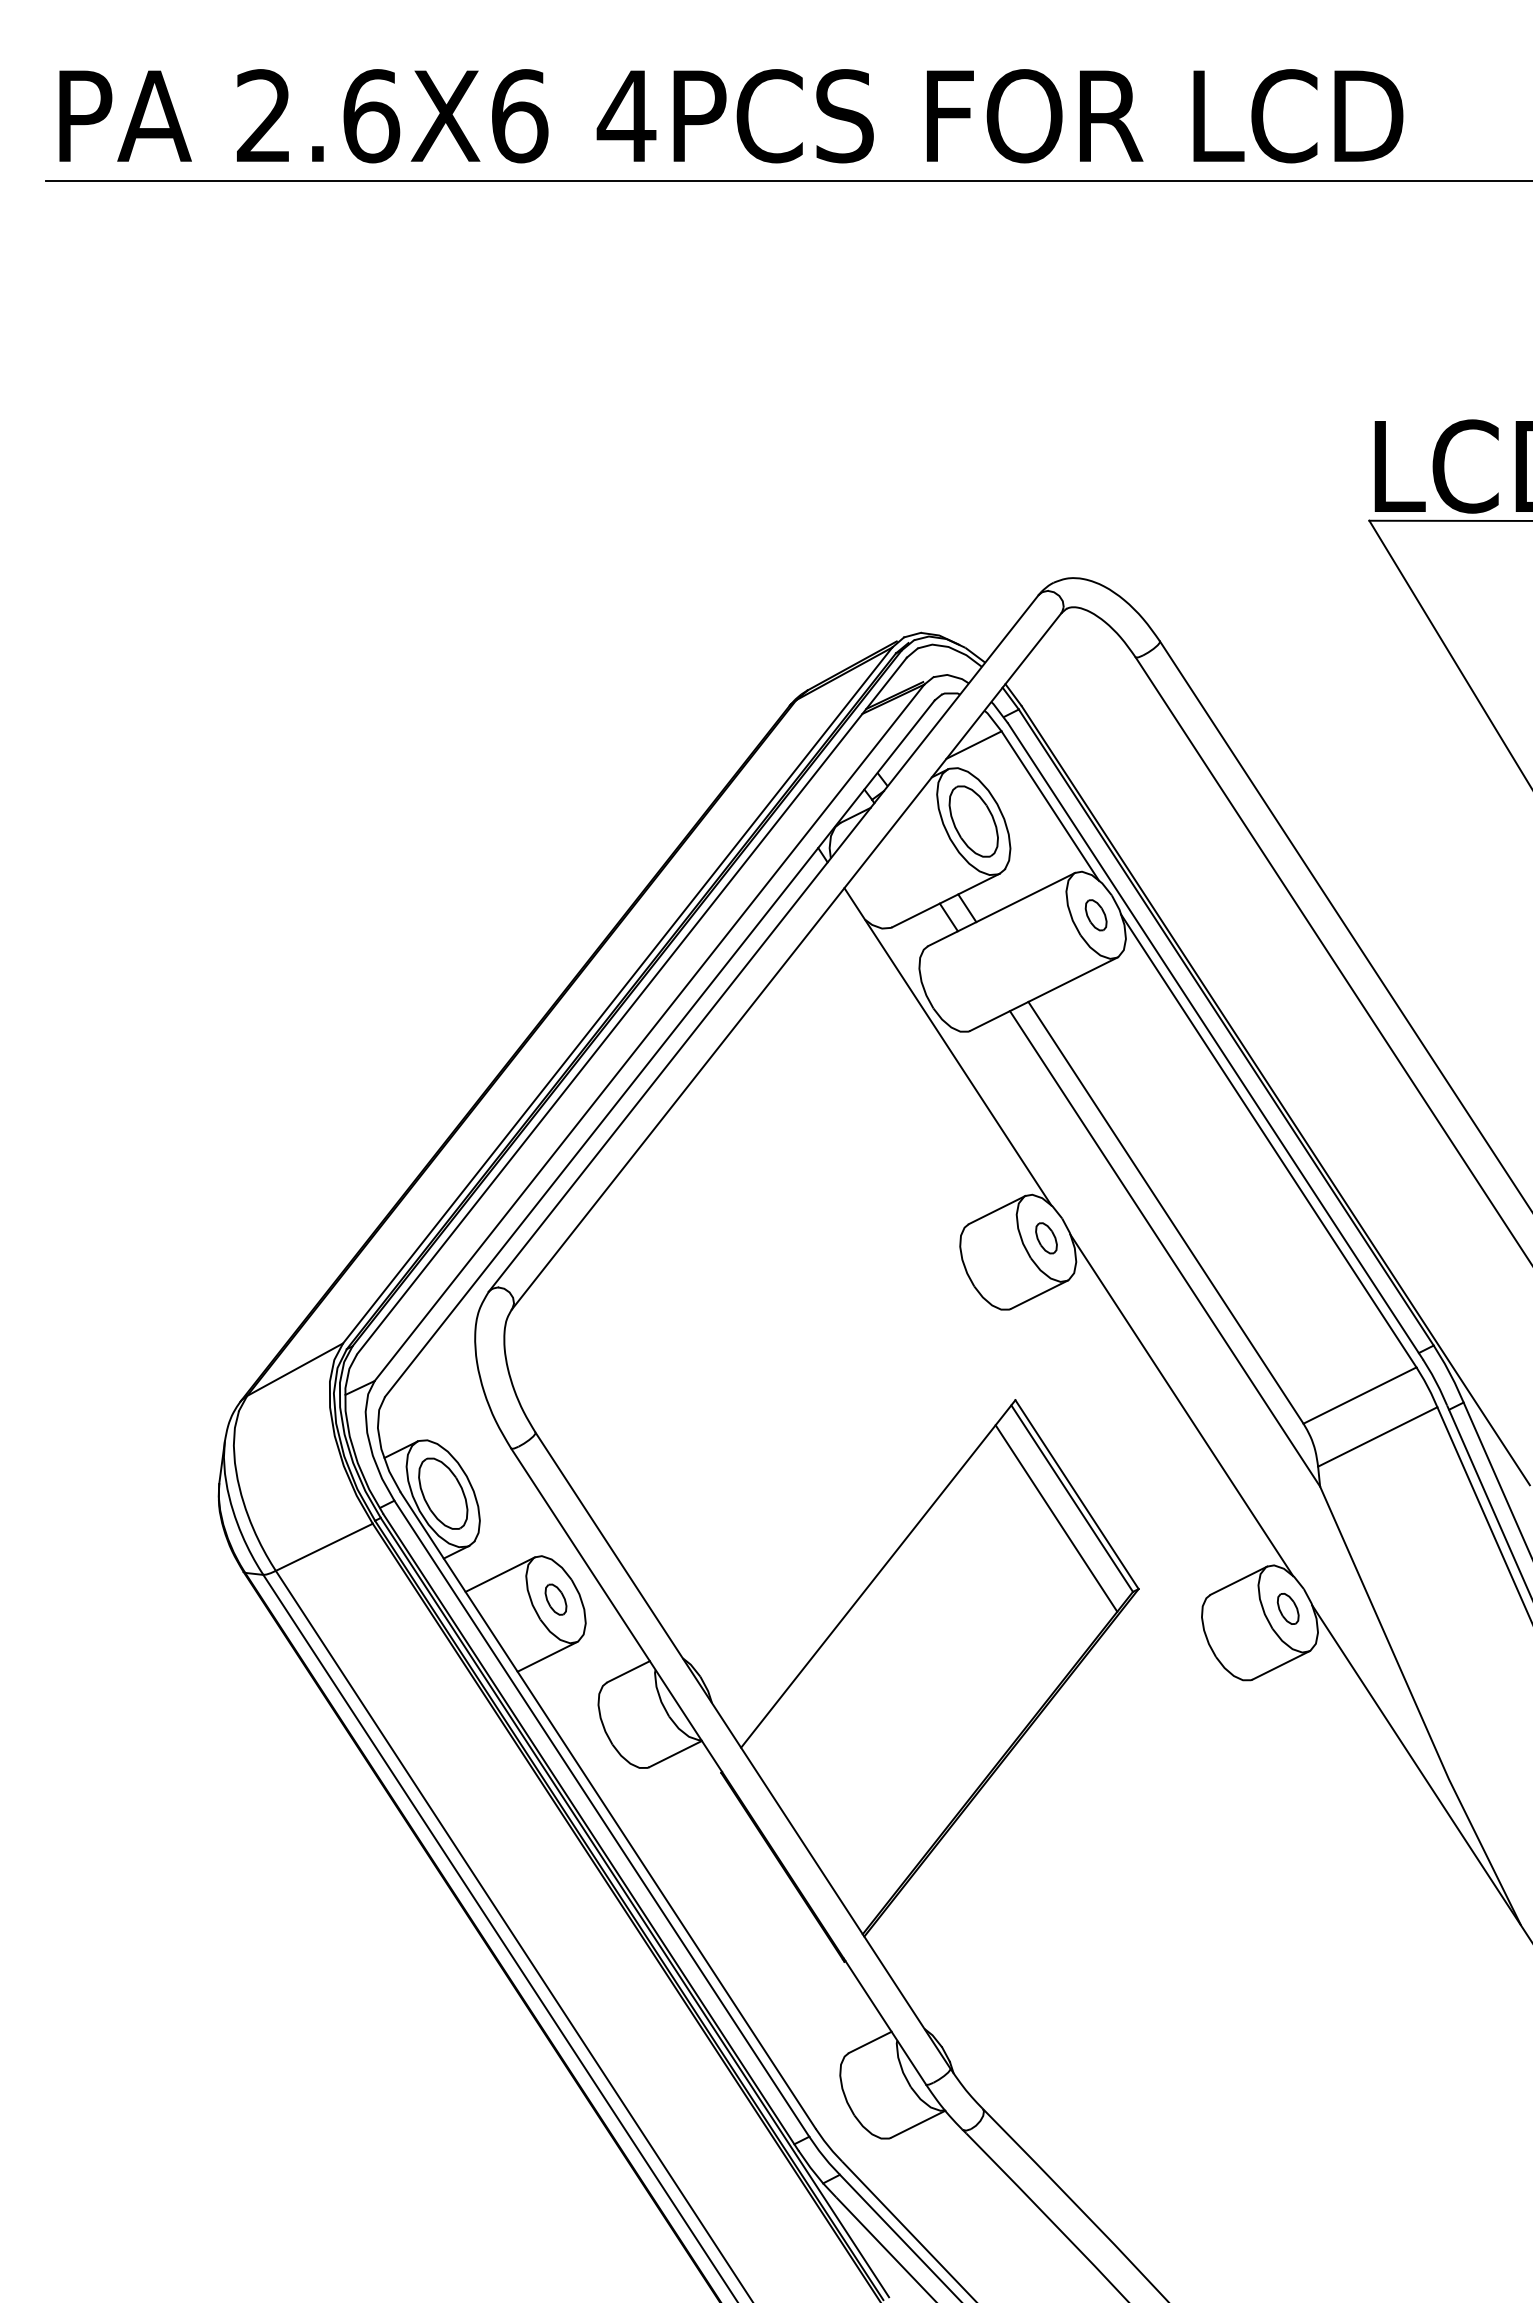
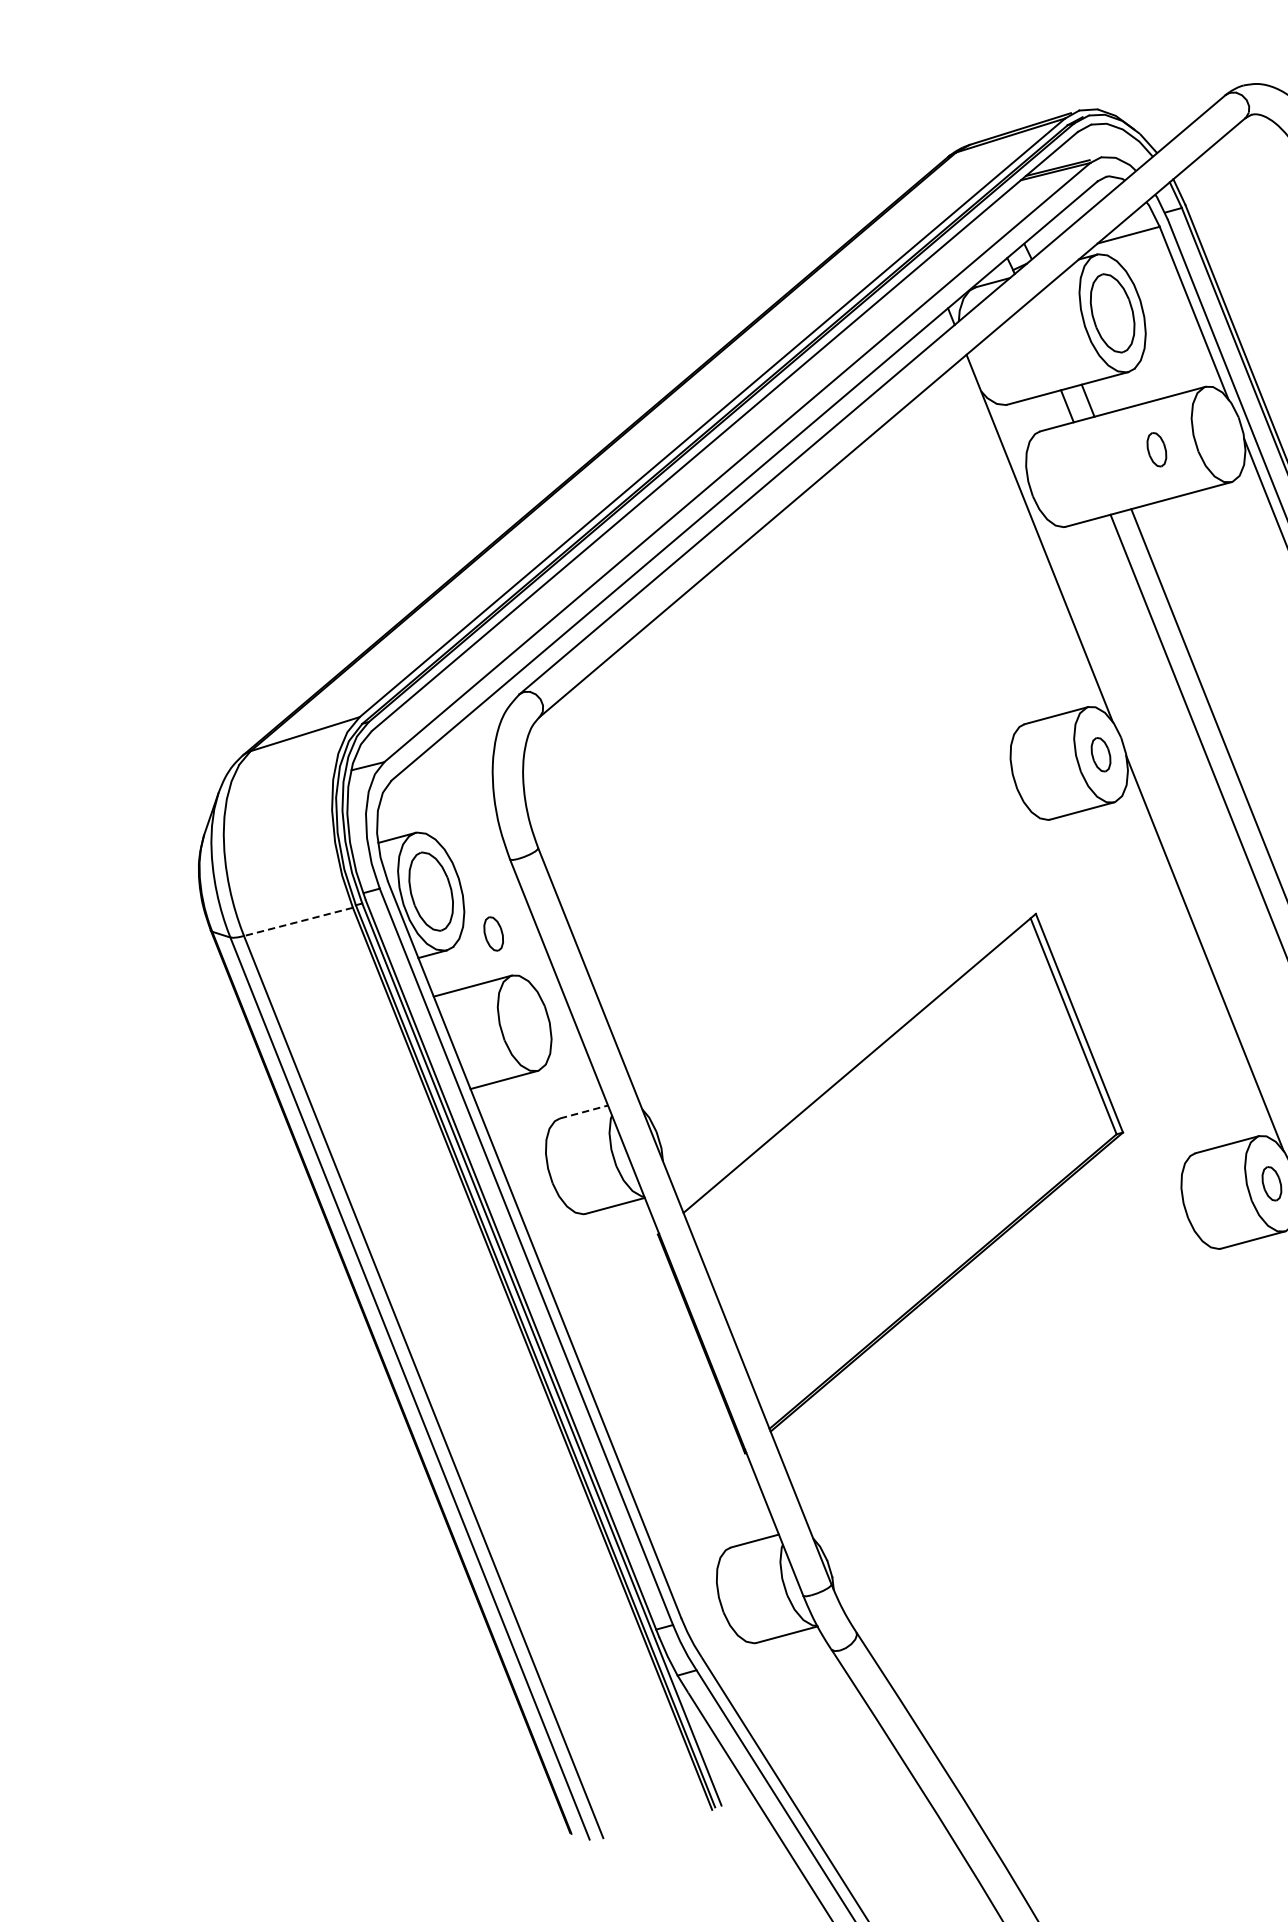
part: (1095, 915) -> (1156, 449), moved
line: (1056, 1518) -> (1053, 1043), removed
line: (324, 1547) -> (298, 922), solid -> dashed
part: (555, 1599) -> (493, 933), moved
line: (628, 1671) -> (584, 1111), solid -> dashed

